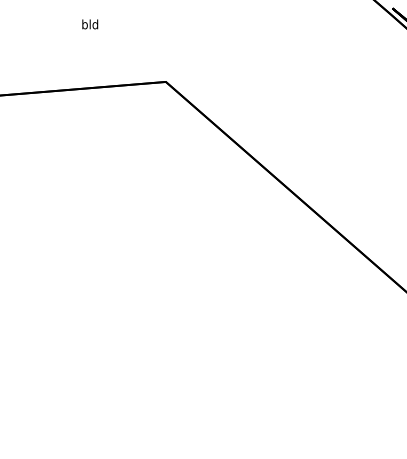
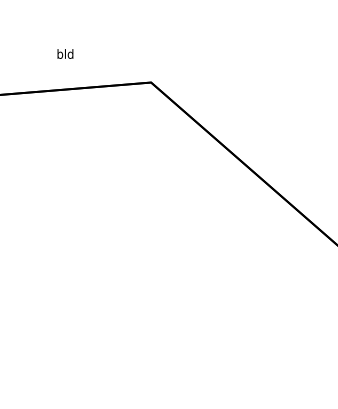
text: (90, 24) -> (65, 54), moved

